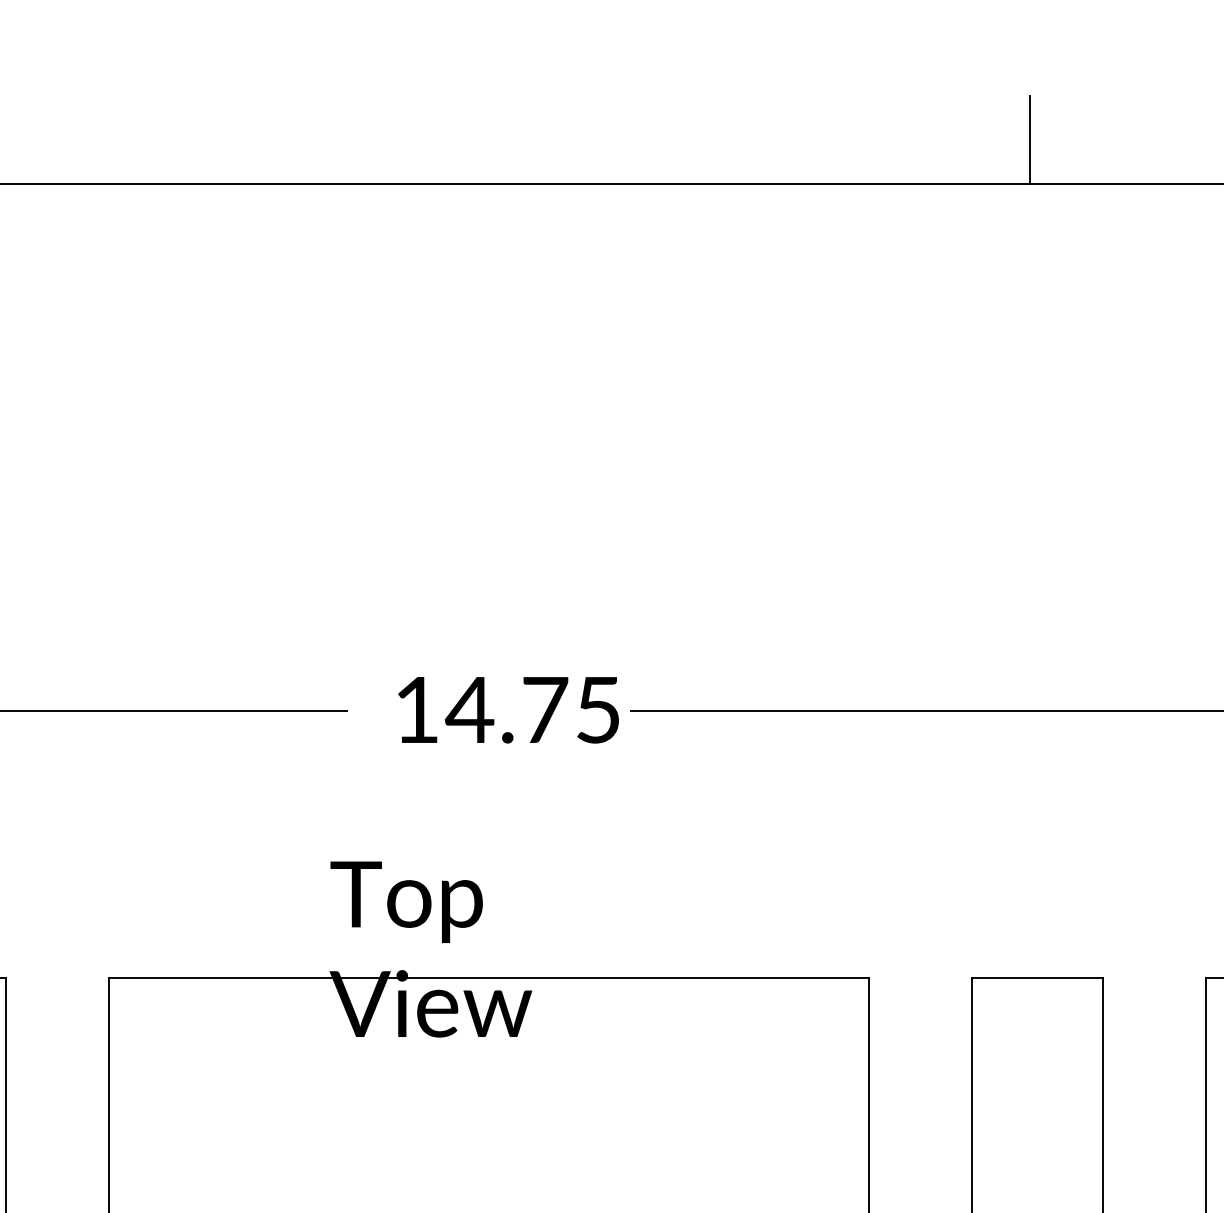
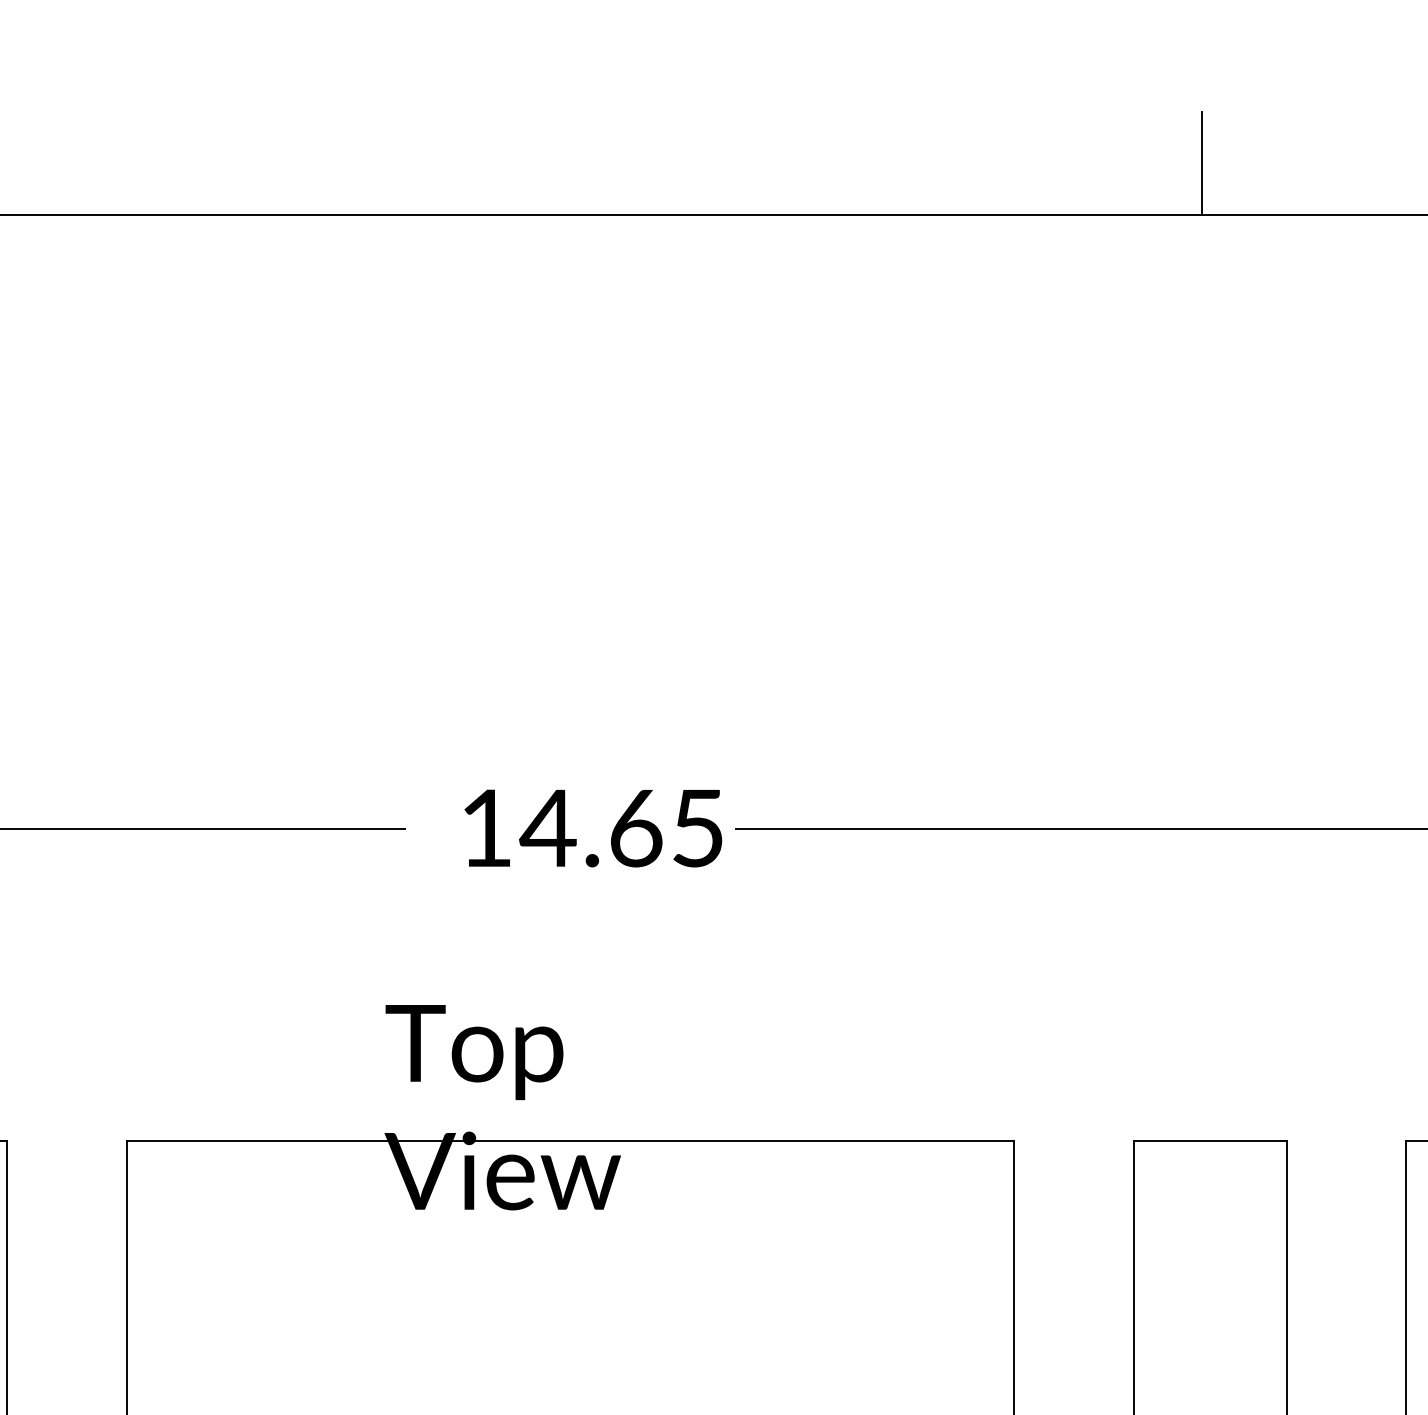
text: (545, 710) -> (636, 828), 14.75 -> 14.65

